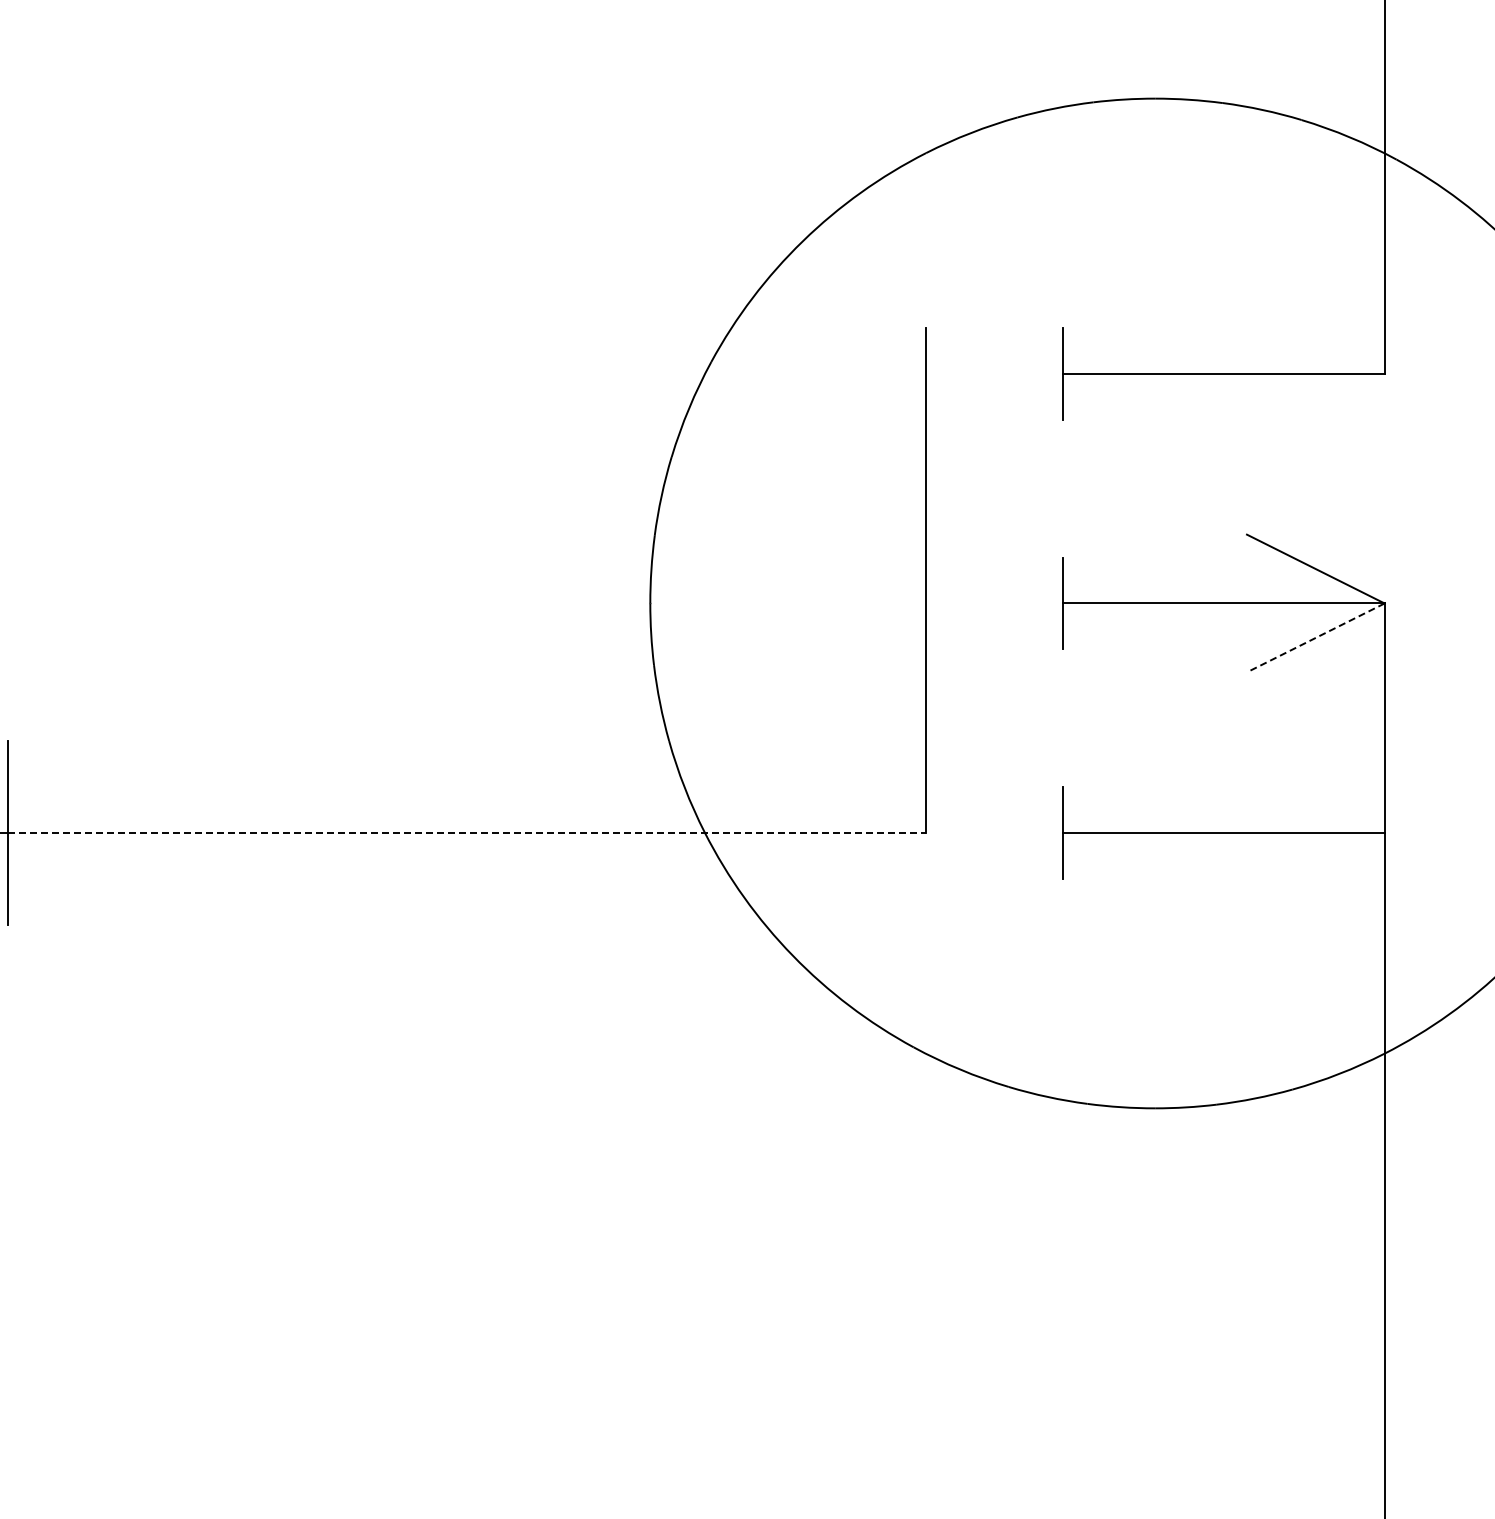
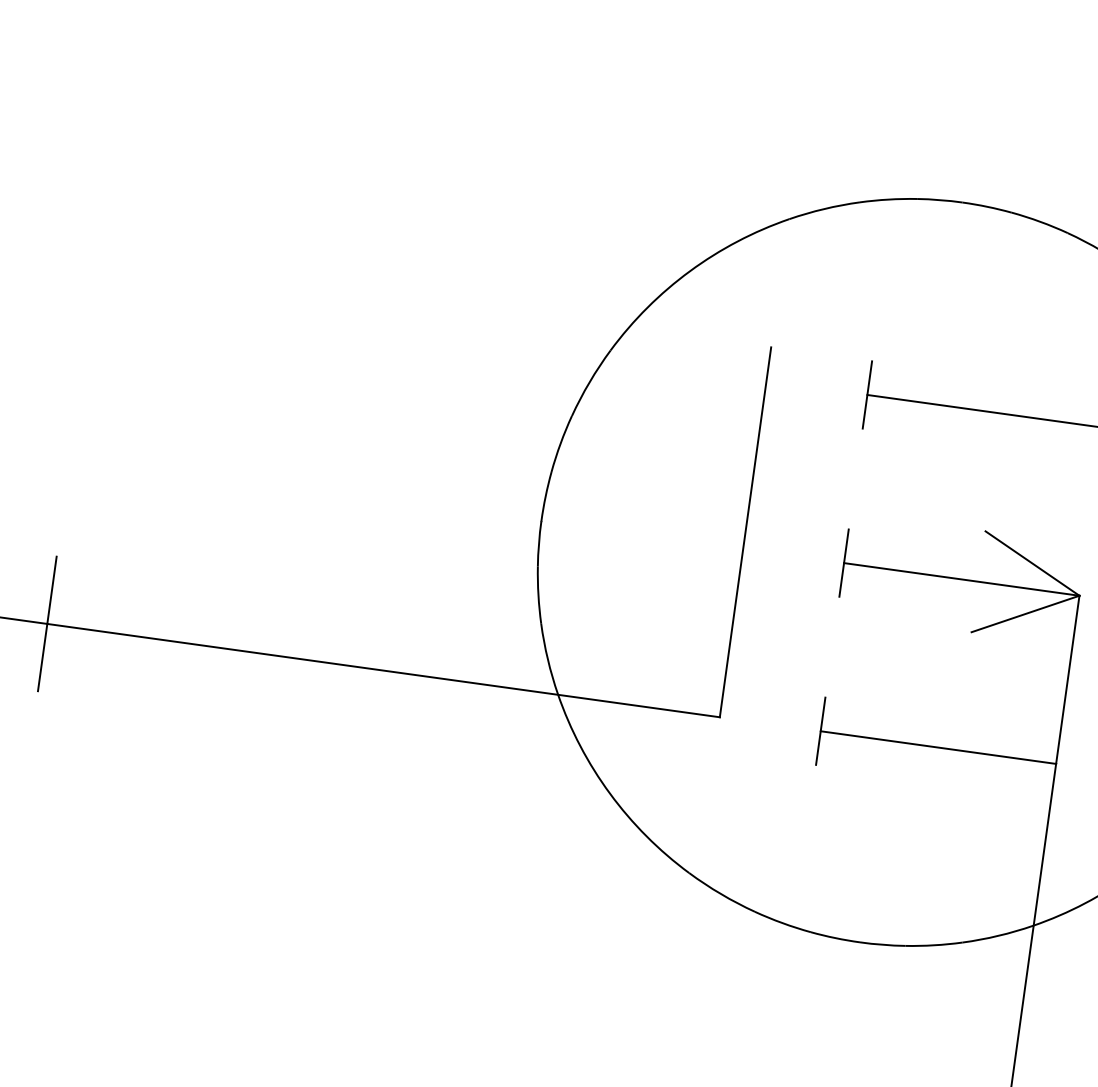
line: (1315, 637) -> (1025, 613), dashed -> solid
line: (466, 832) -> (383, 670), dashed -> solid

